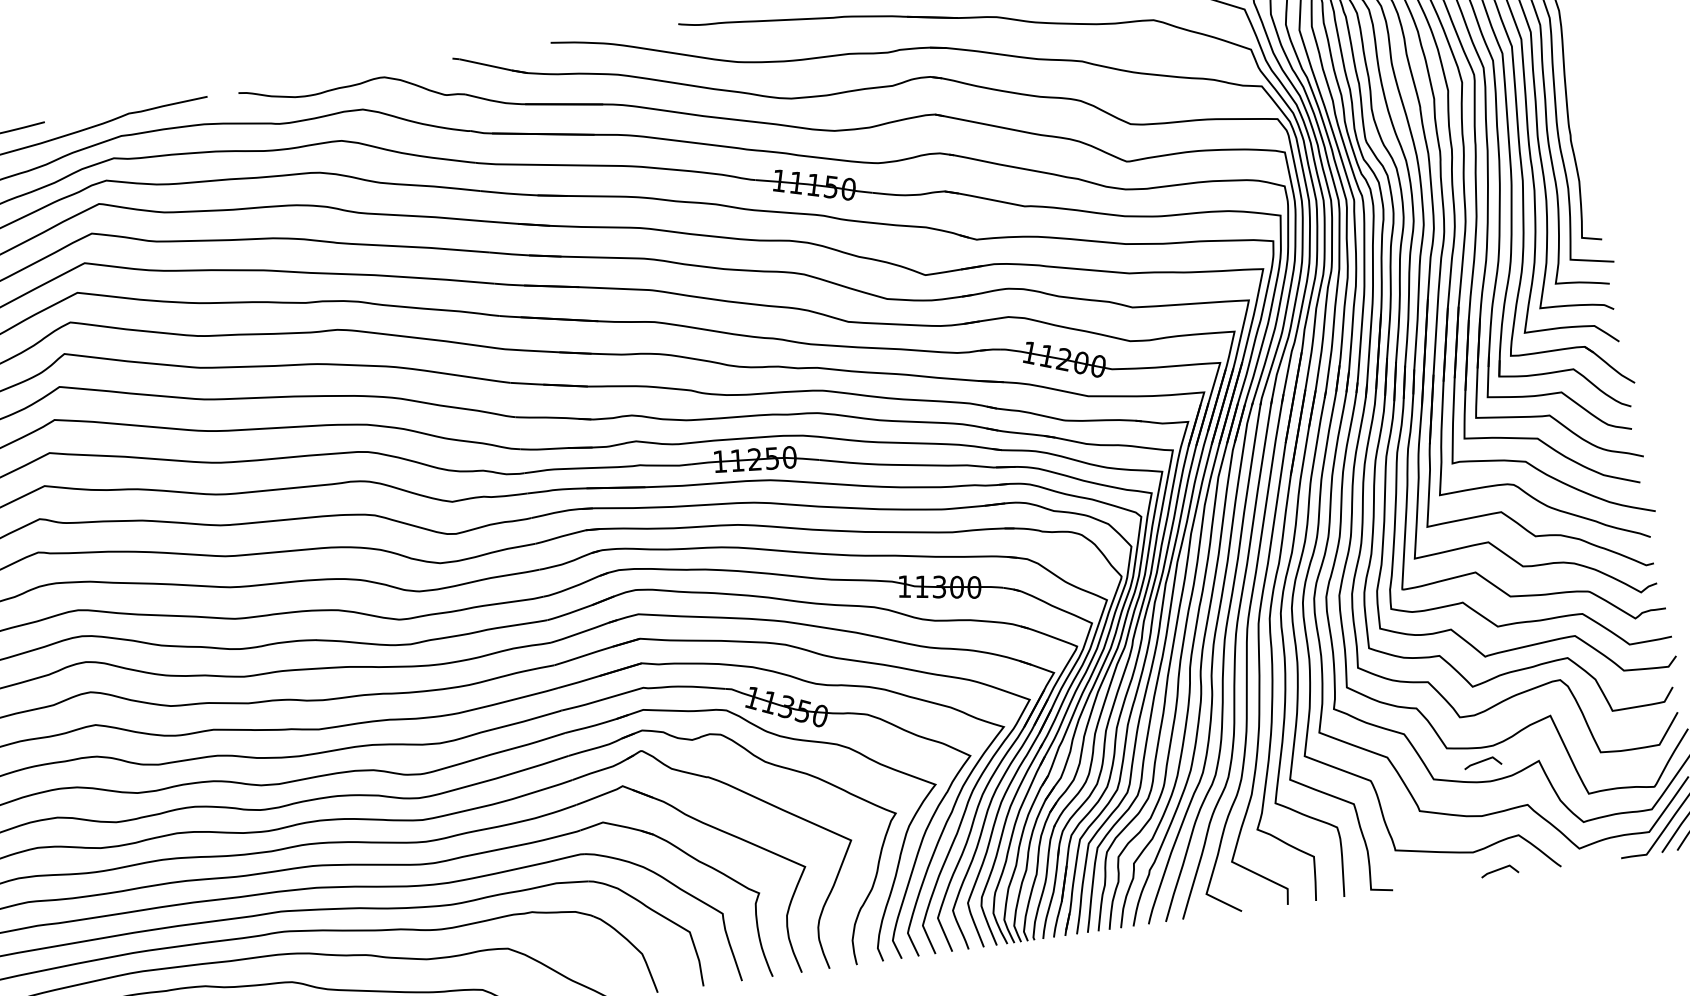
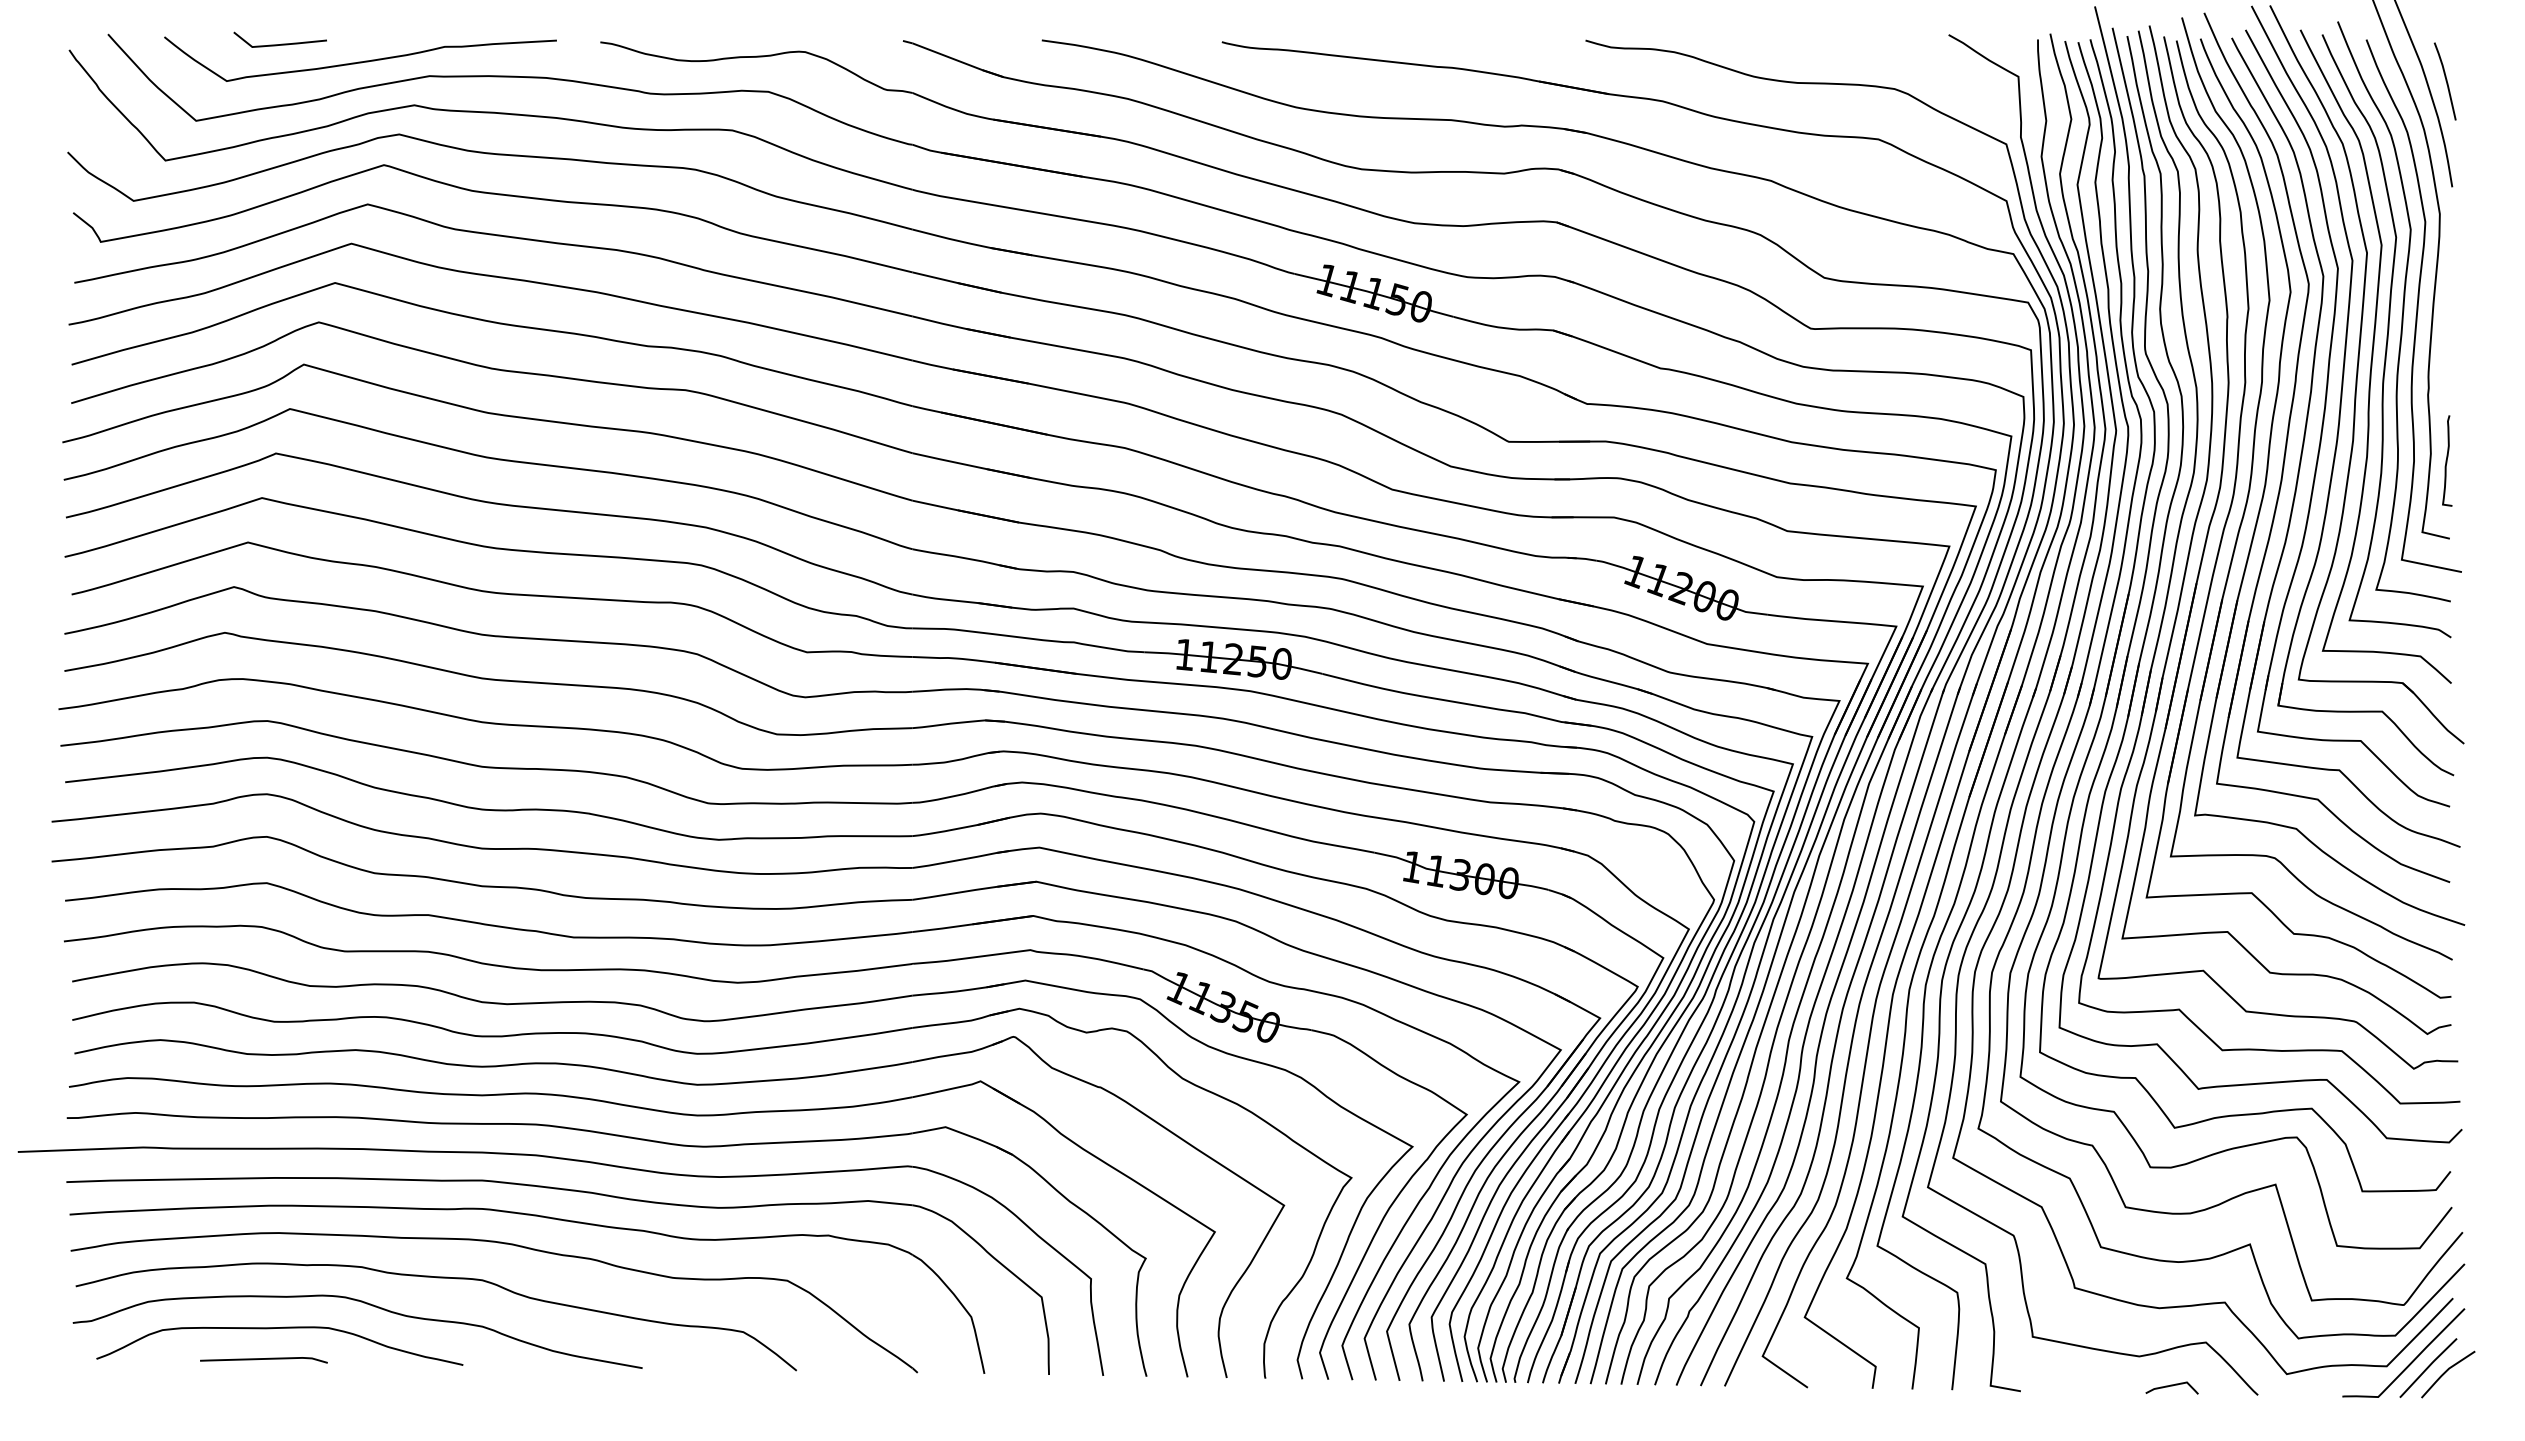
curve: (1591, 184) -> (2447, 460), added
curve: (1482, 761) -> (2171, 1233), removed

